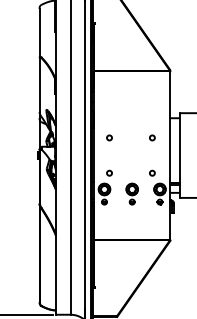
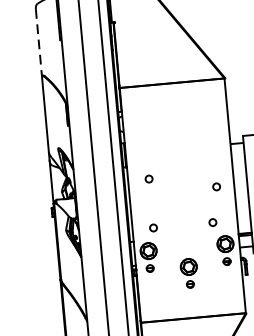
line: (39, 33) -> (38, 43), solid -> dashed
circle: (152, 137) -> (216, 186), moved
part: (131, 193) -> (188, 272), moved

